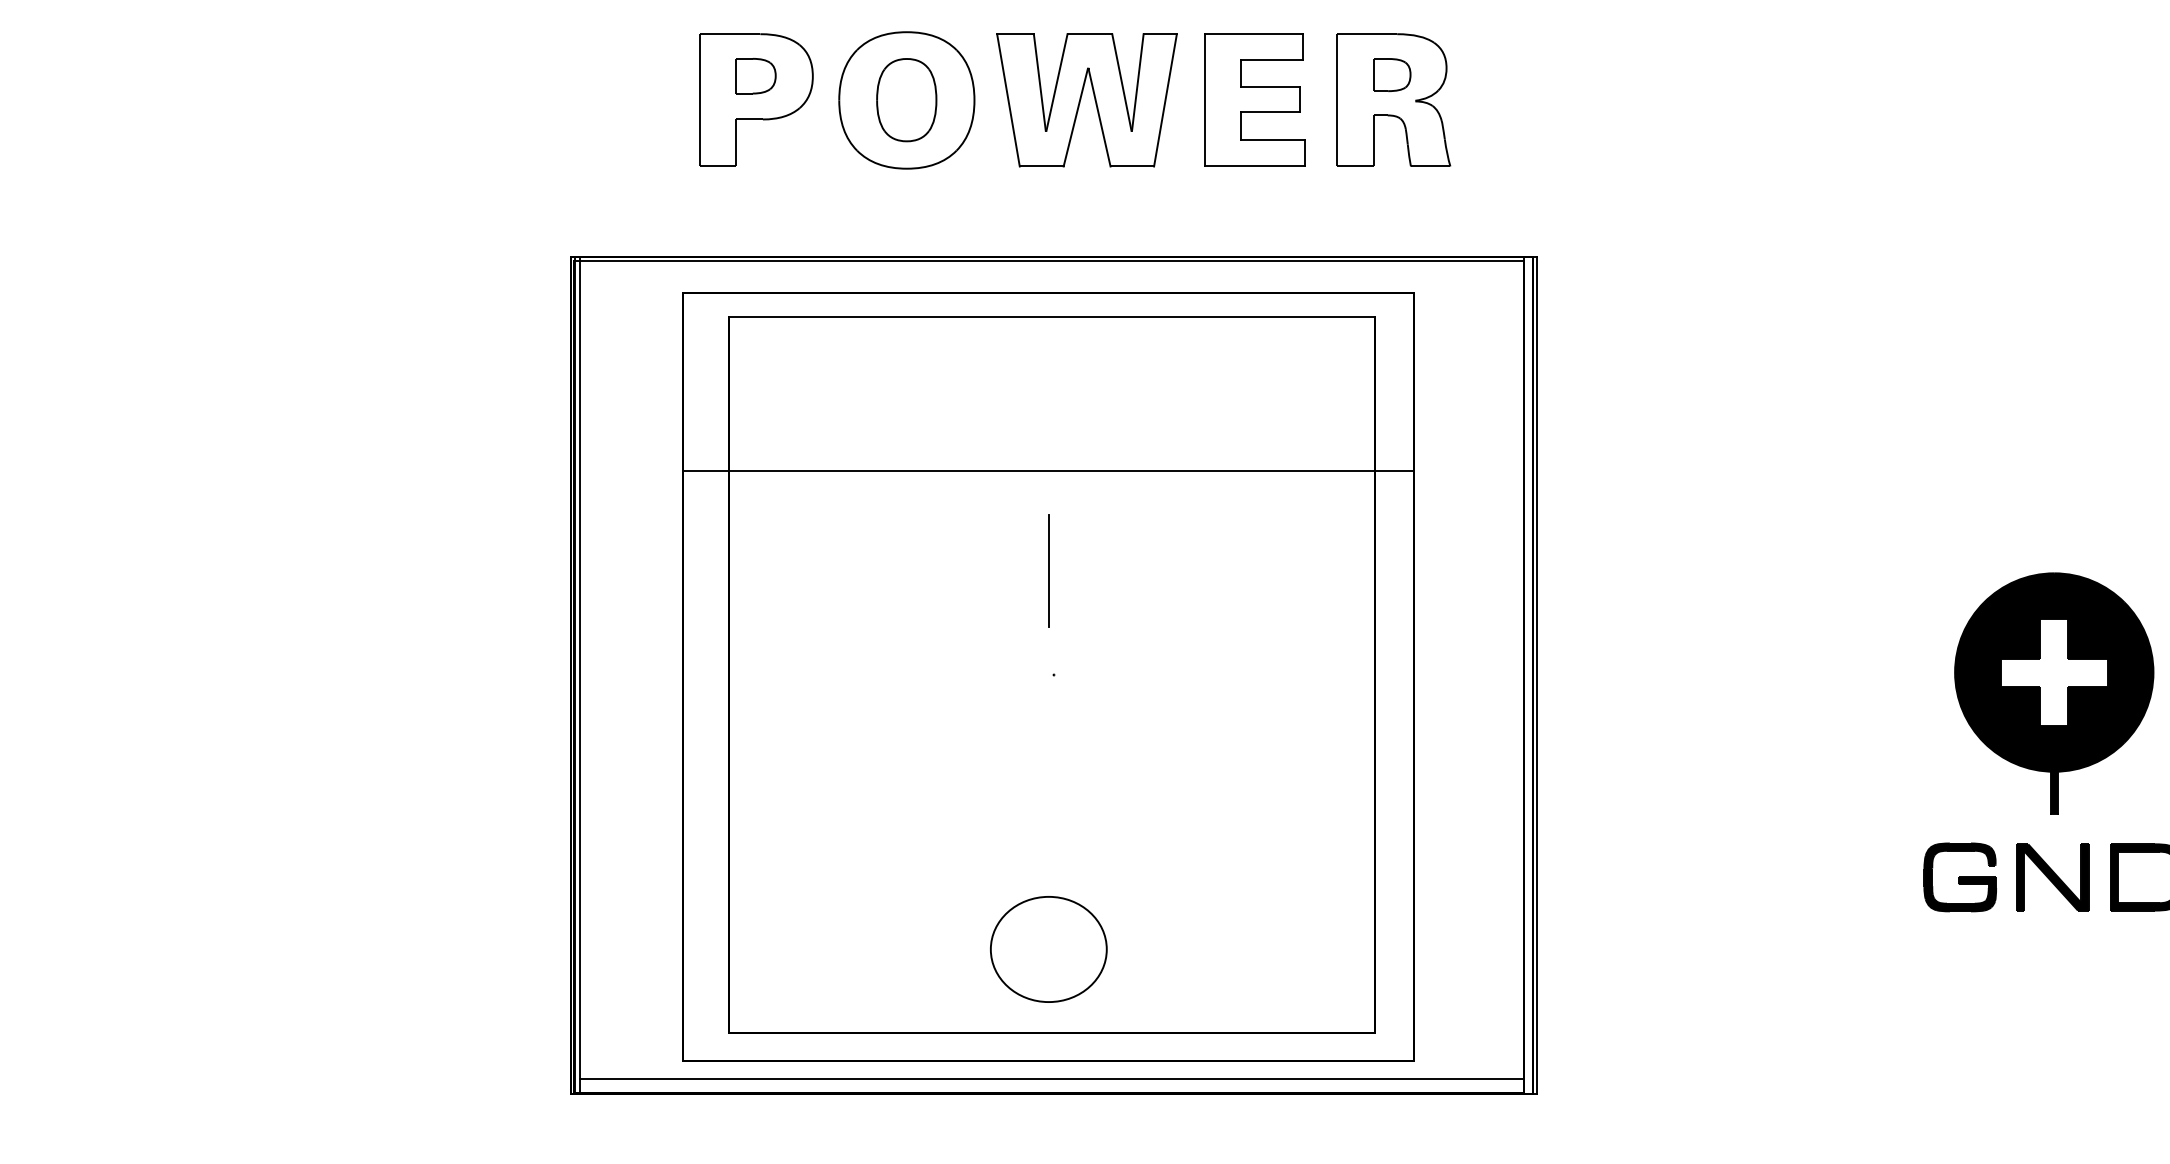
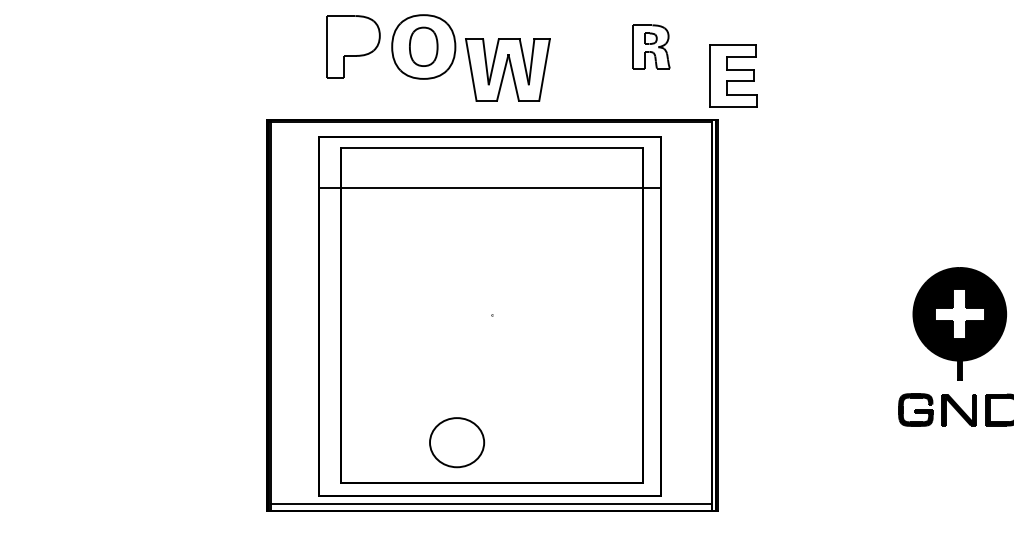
part: (756, 75) -> (353, 35), removed
part: (1086, 99) -> (507, 69), moved
part: (1255, 99) -> (733, 75), moved
part: (1394, 99) -> (651, 46), size x0.7
line: (1047, 471) -> (489, 188), moved
line: (1049, 570) -> (490, 266), removed
part: (1049, 949) -> (457, 442), moved

